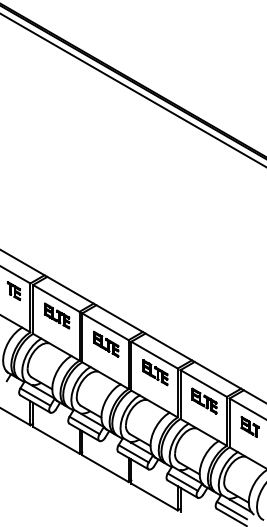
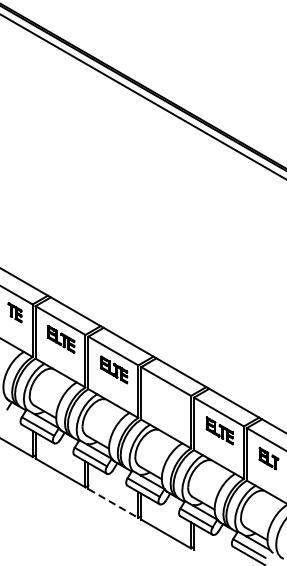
part: (155, 372) -> (167, 400), removed
line: (105, 468) -> (113, 503), solid -> dashed

